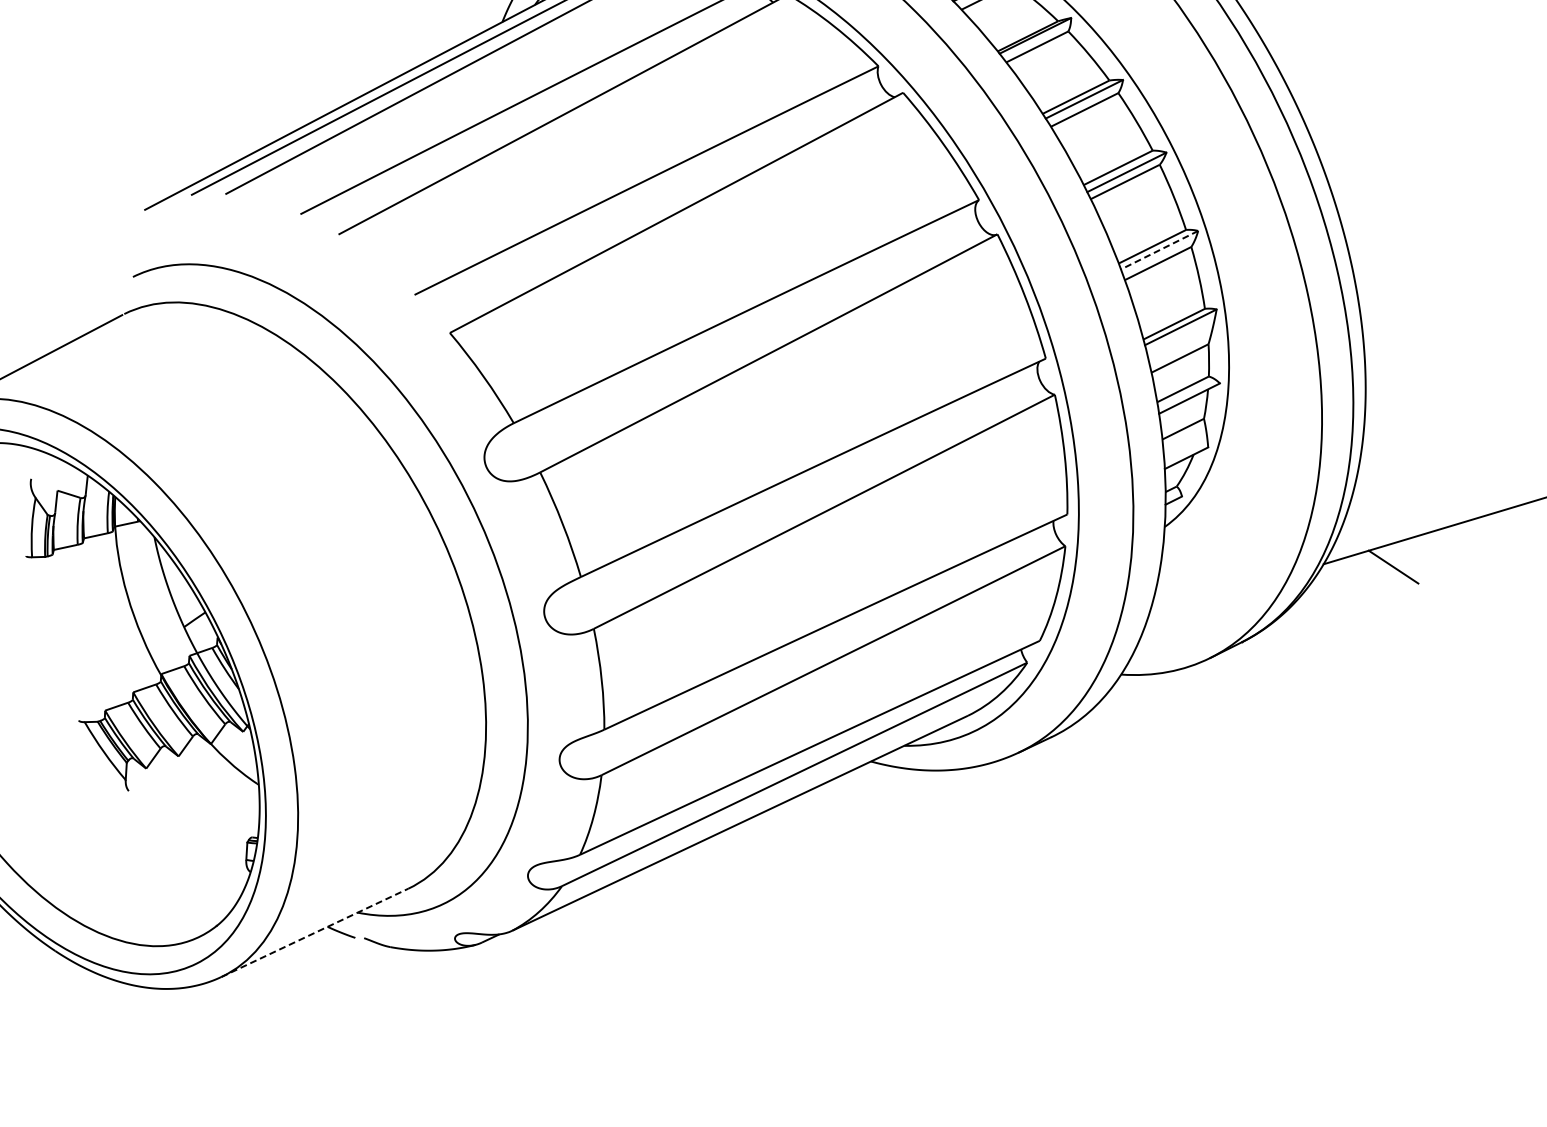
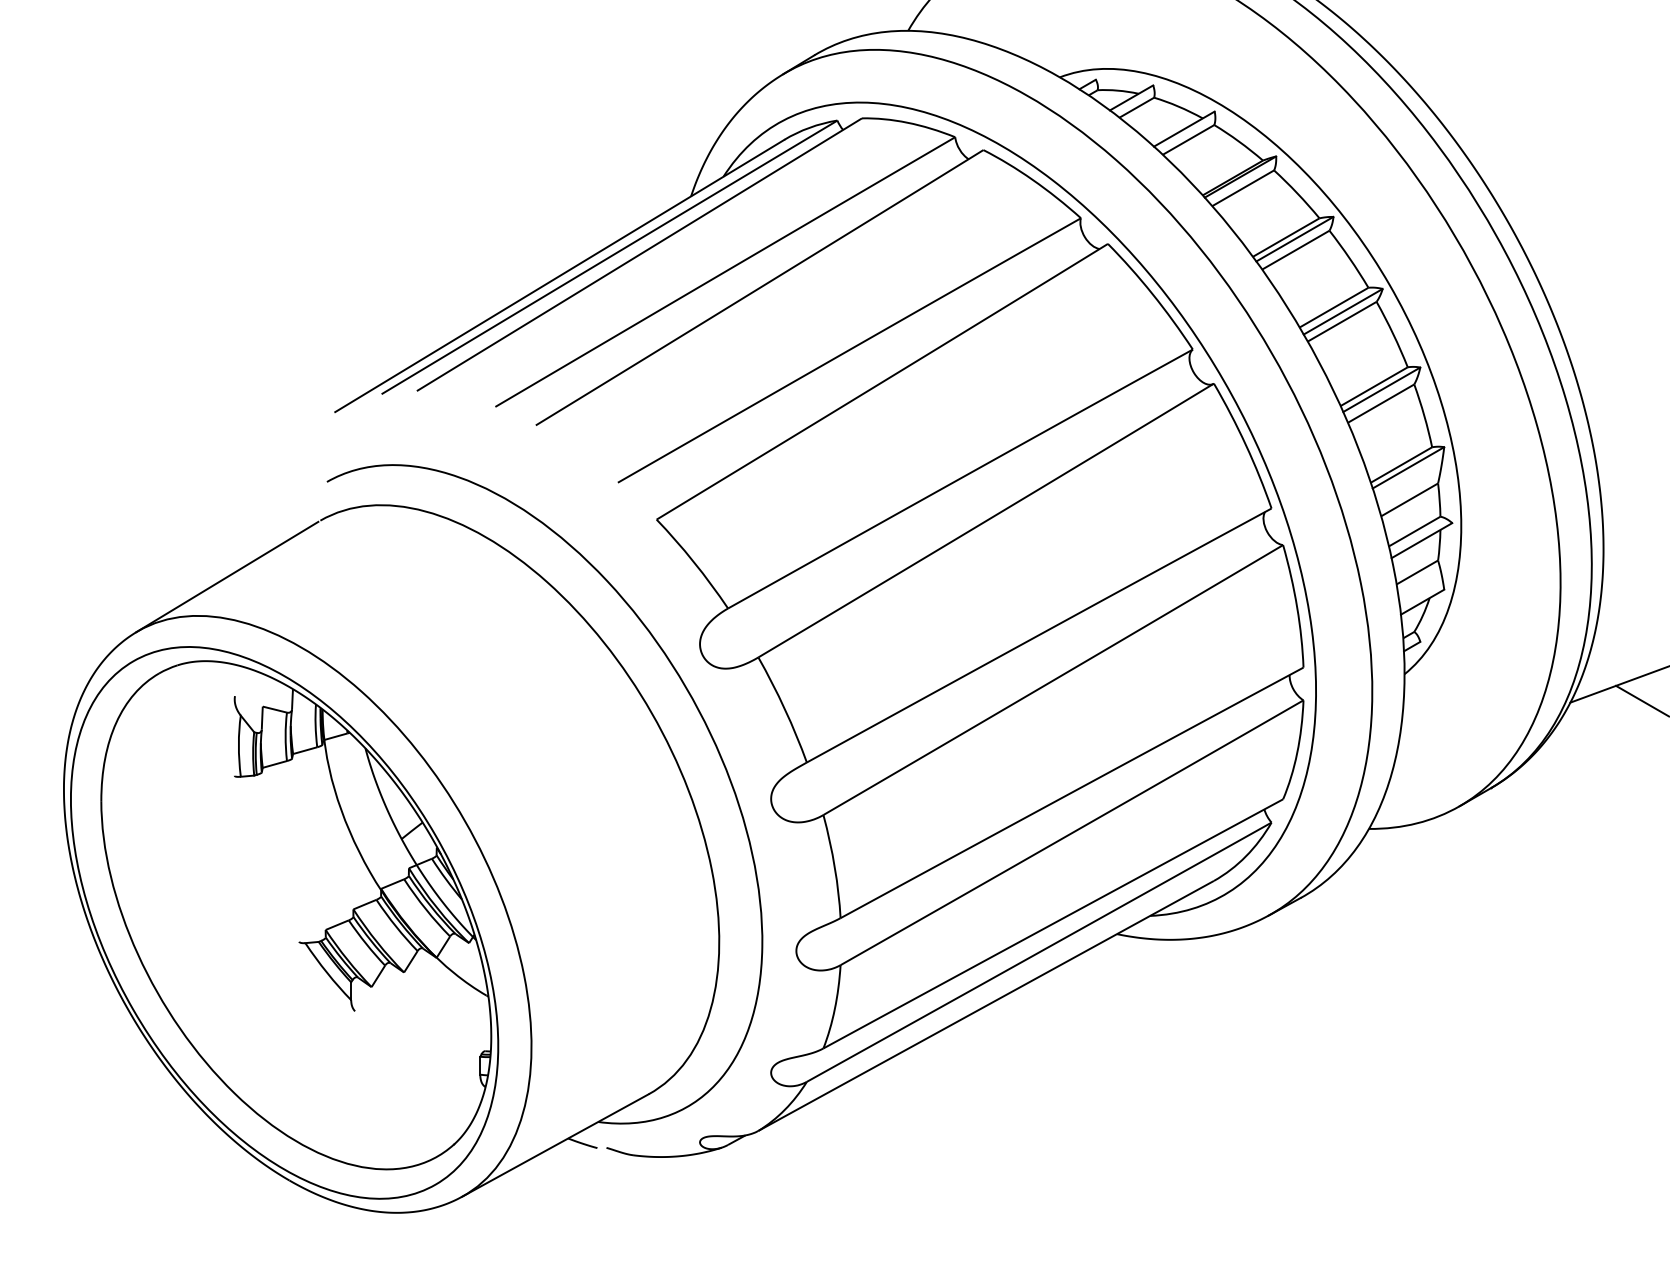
line: (1159, 250) -> (1381, 390), dashed -> solid
line: (314, 932) -> (555, 1145), dashed -> solid

